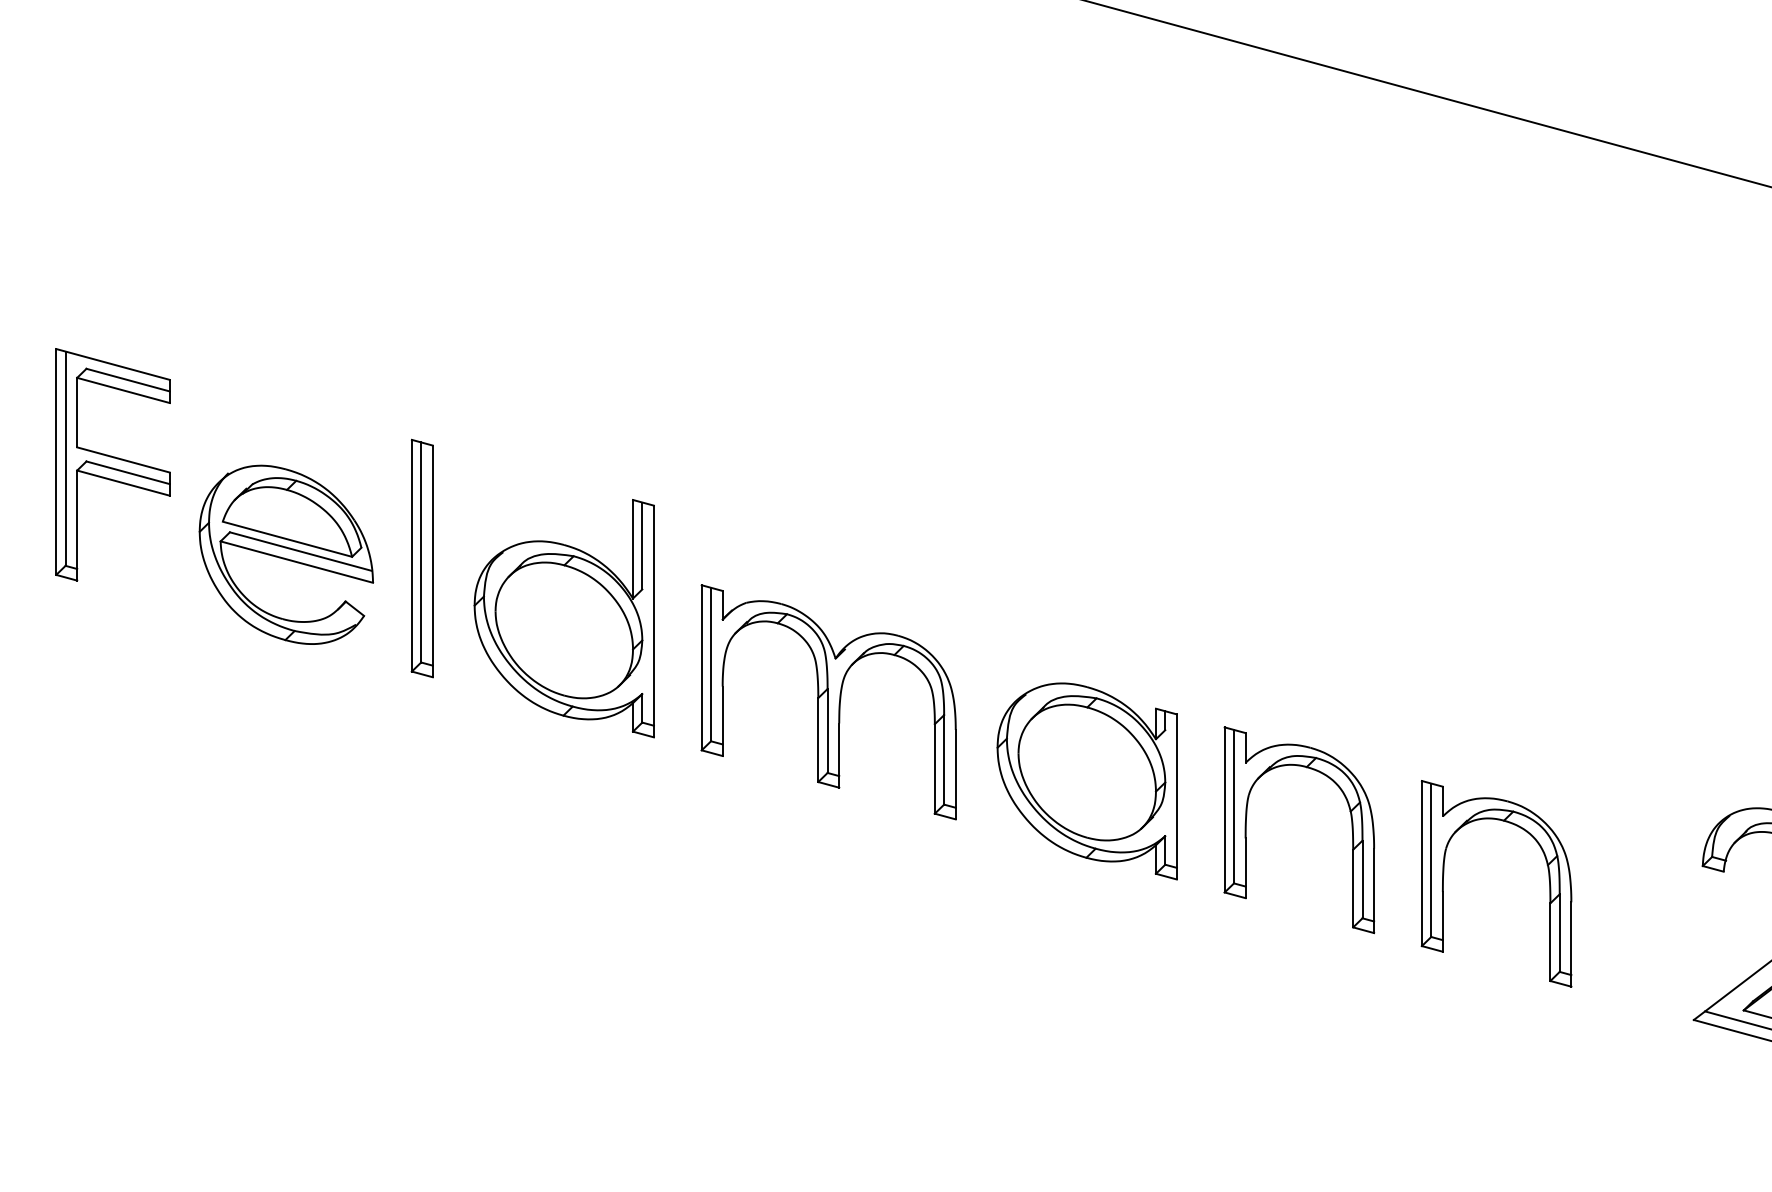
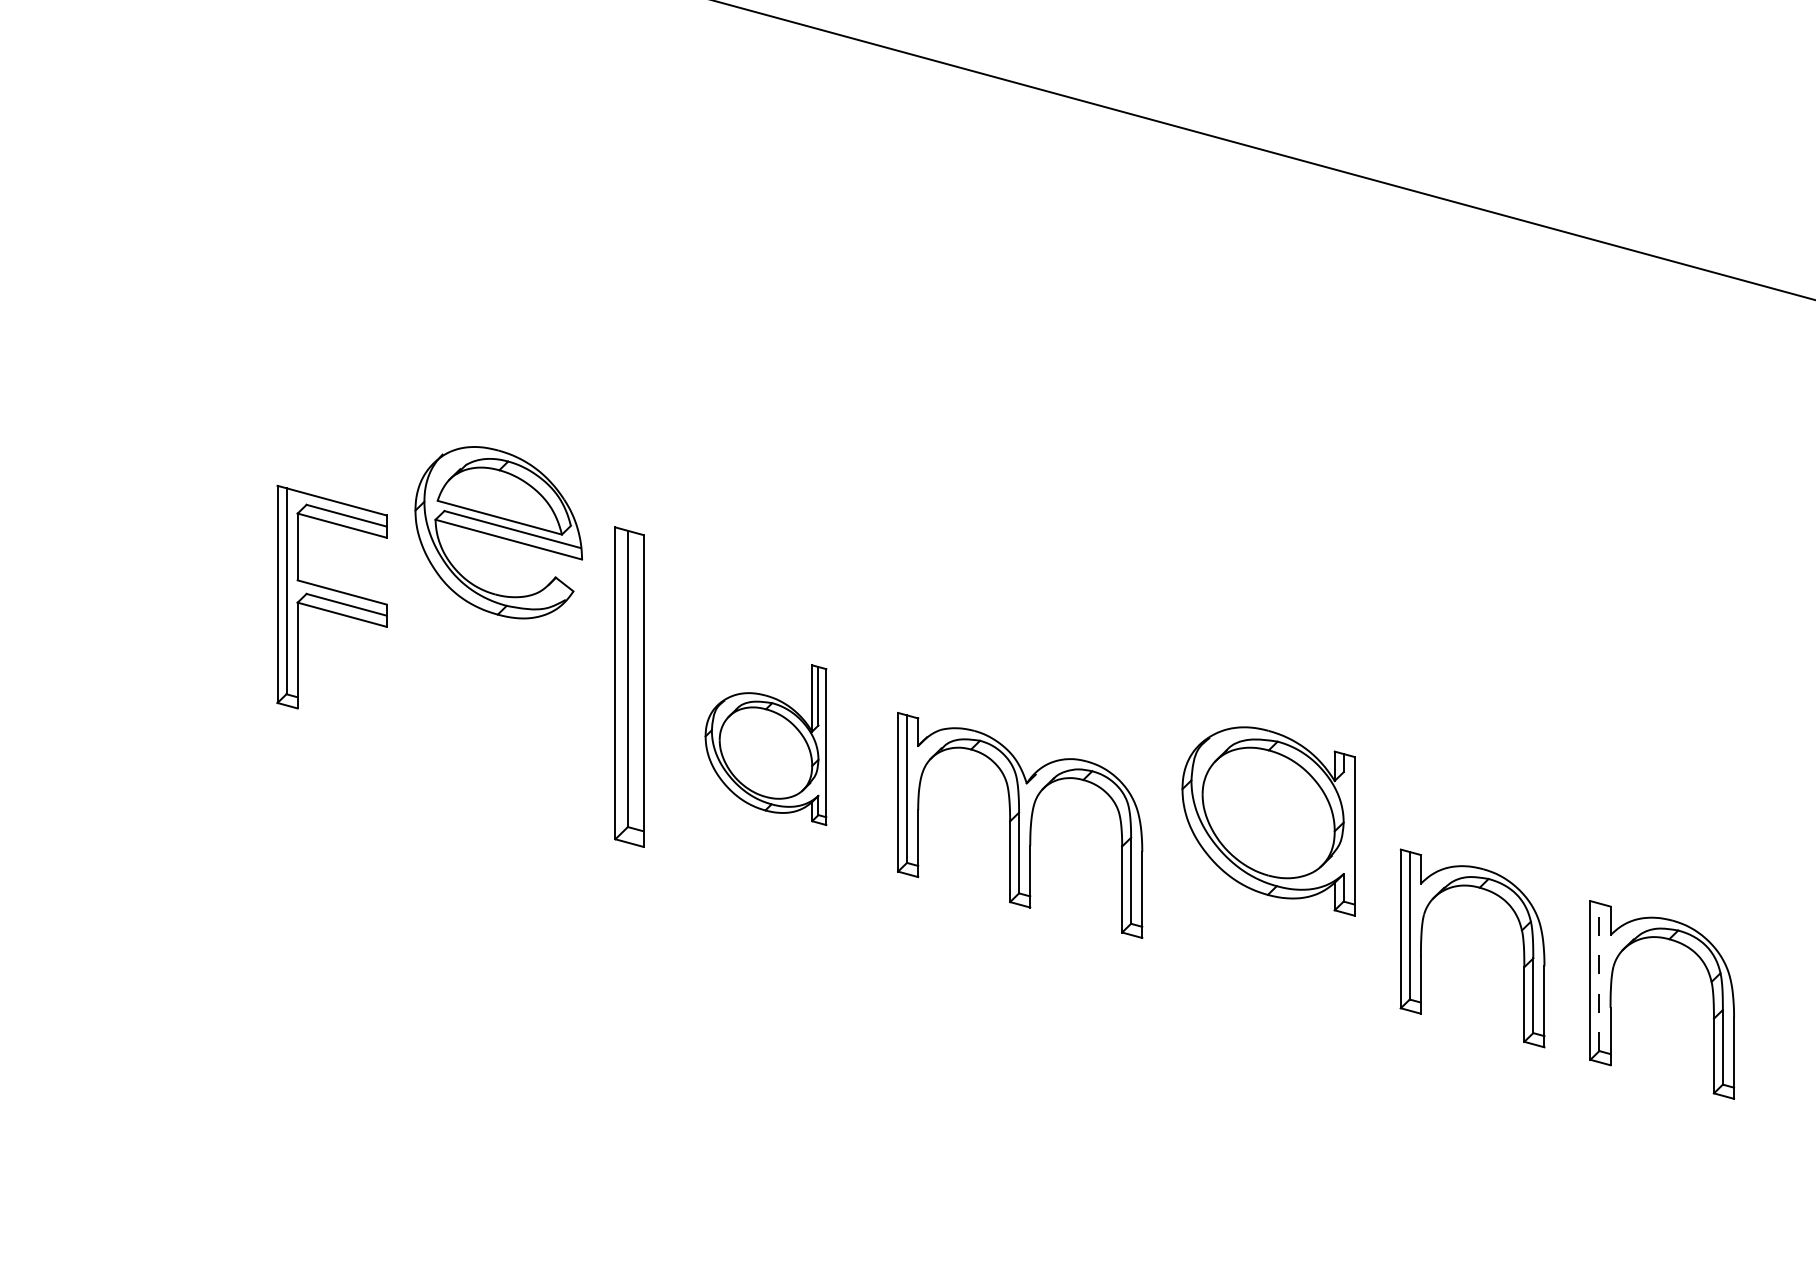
part: (286, 554) -> (498, 532), moved
part: (422, 558) -> (629, 687), size x1.4
part: (563, 619) -> (765, 745), size x0.7
part: (1087, 781) -> (1268, 821), moved
line: (1431, 860) -> (1599, 977), solid -> dashed

